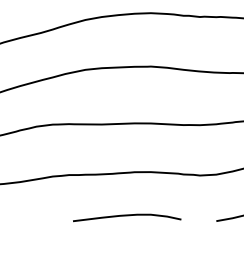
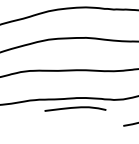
curve: (127, 216) -> (75, 108), moved

